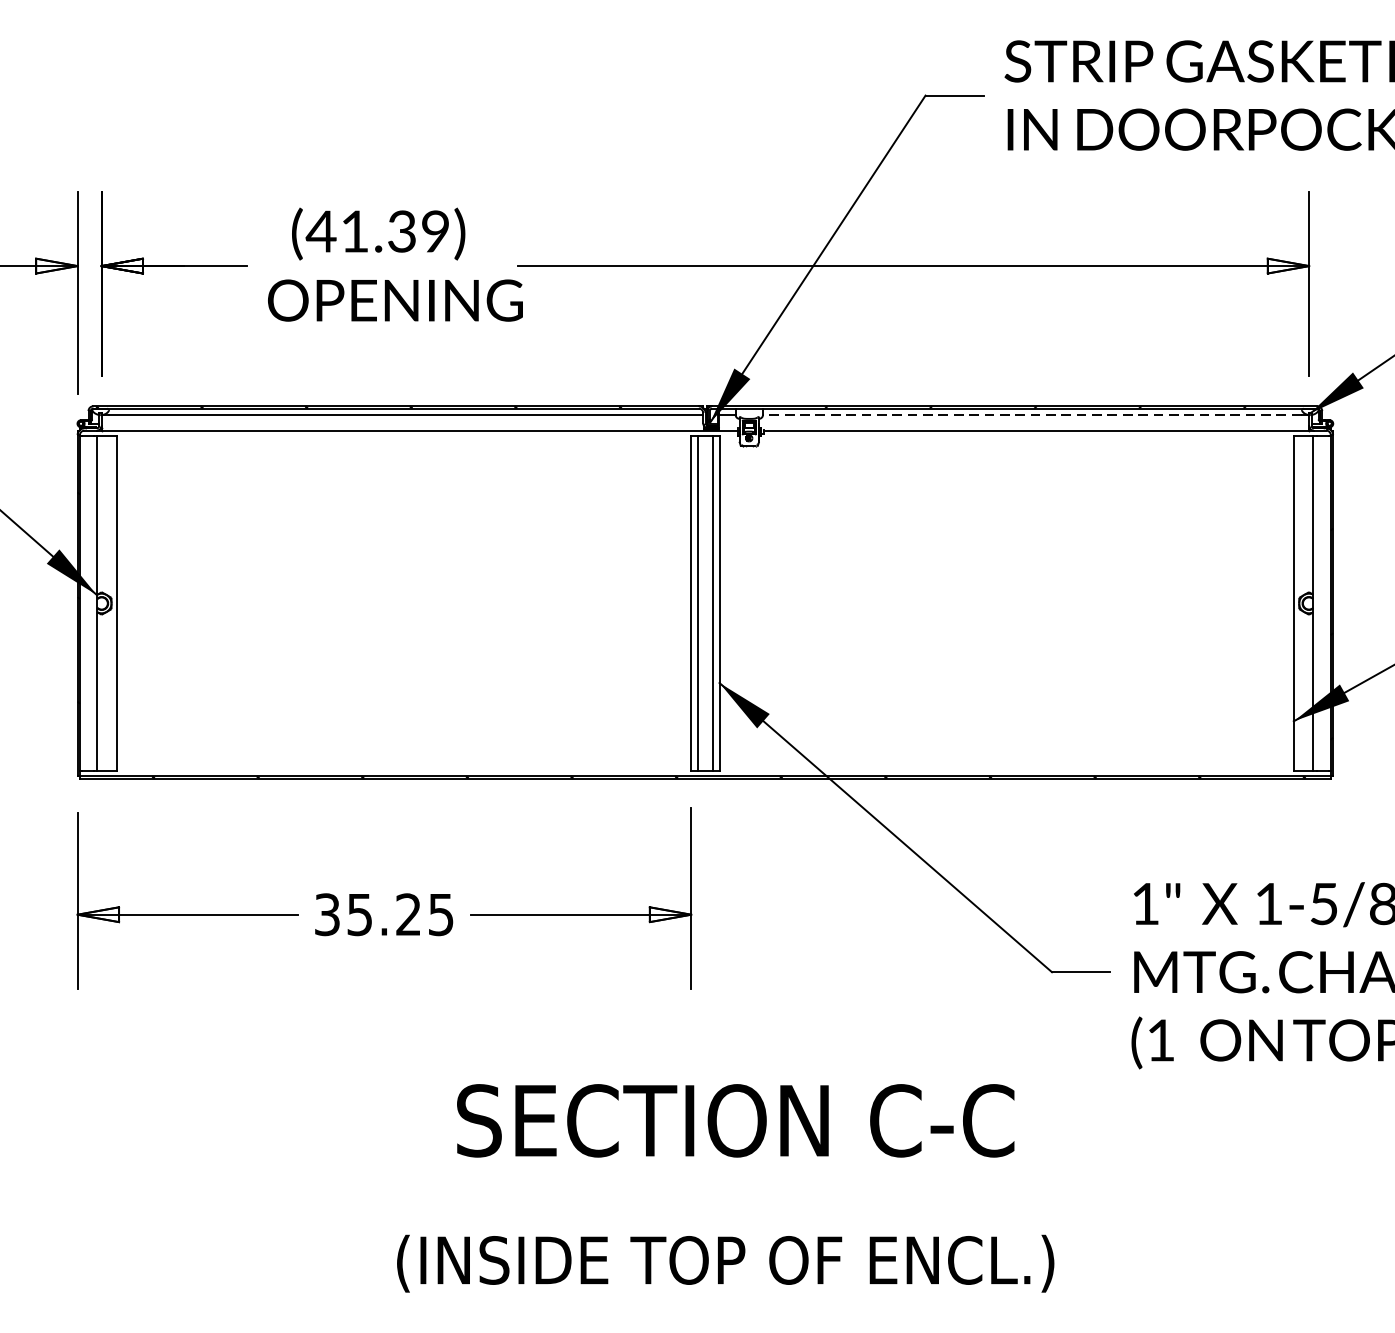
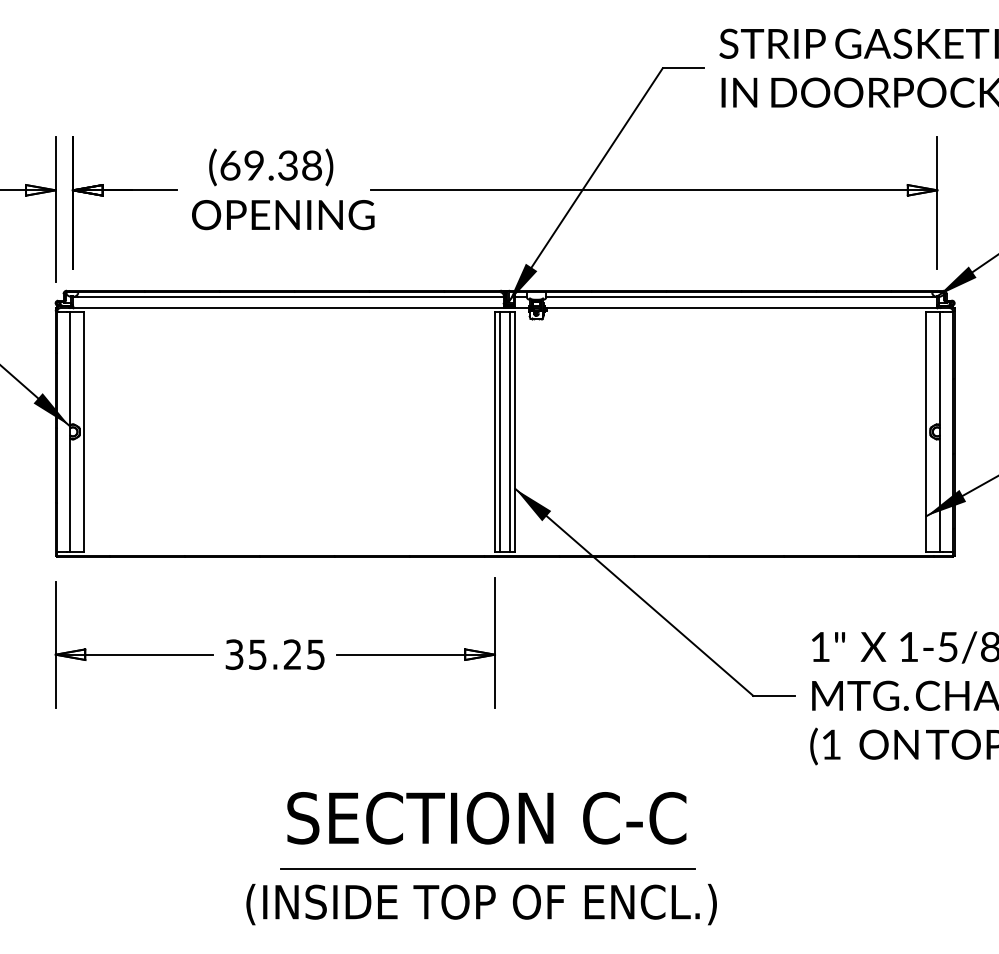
text: (377, 231) -> (270, 165), (41.39) -> (69.38)
line: (1032, 415) -> (739, 297), dashed -> solid
text: (735, 1121) -> (486, 818), moved
line: (680, 1213) -> (487, 868), added
text: (725, 1263) -> (481, 904), moved

